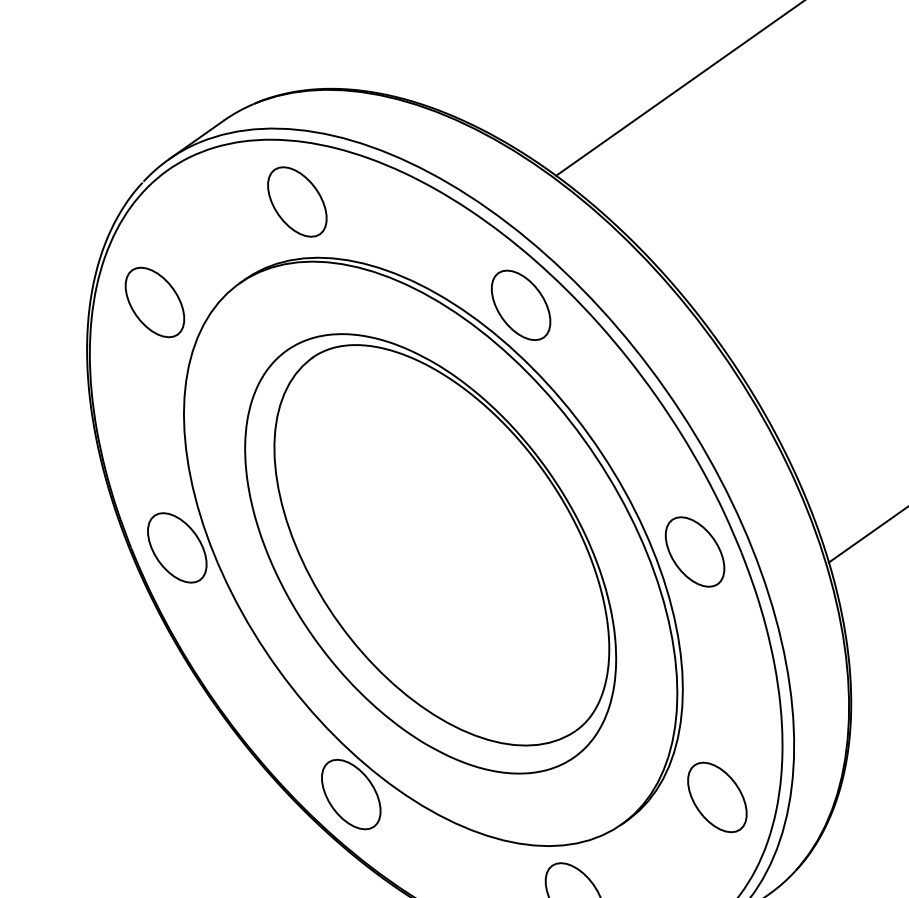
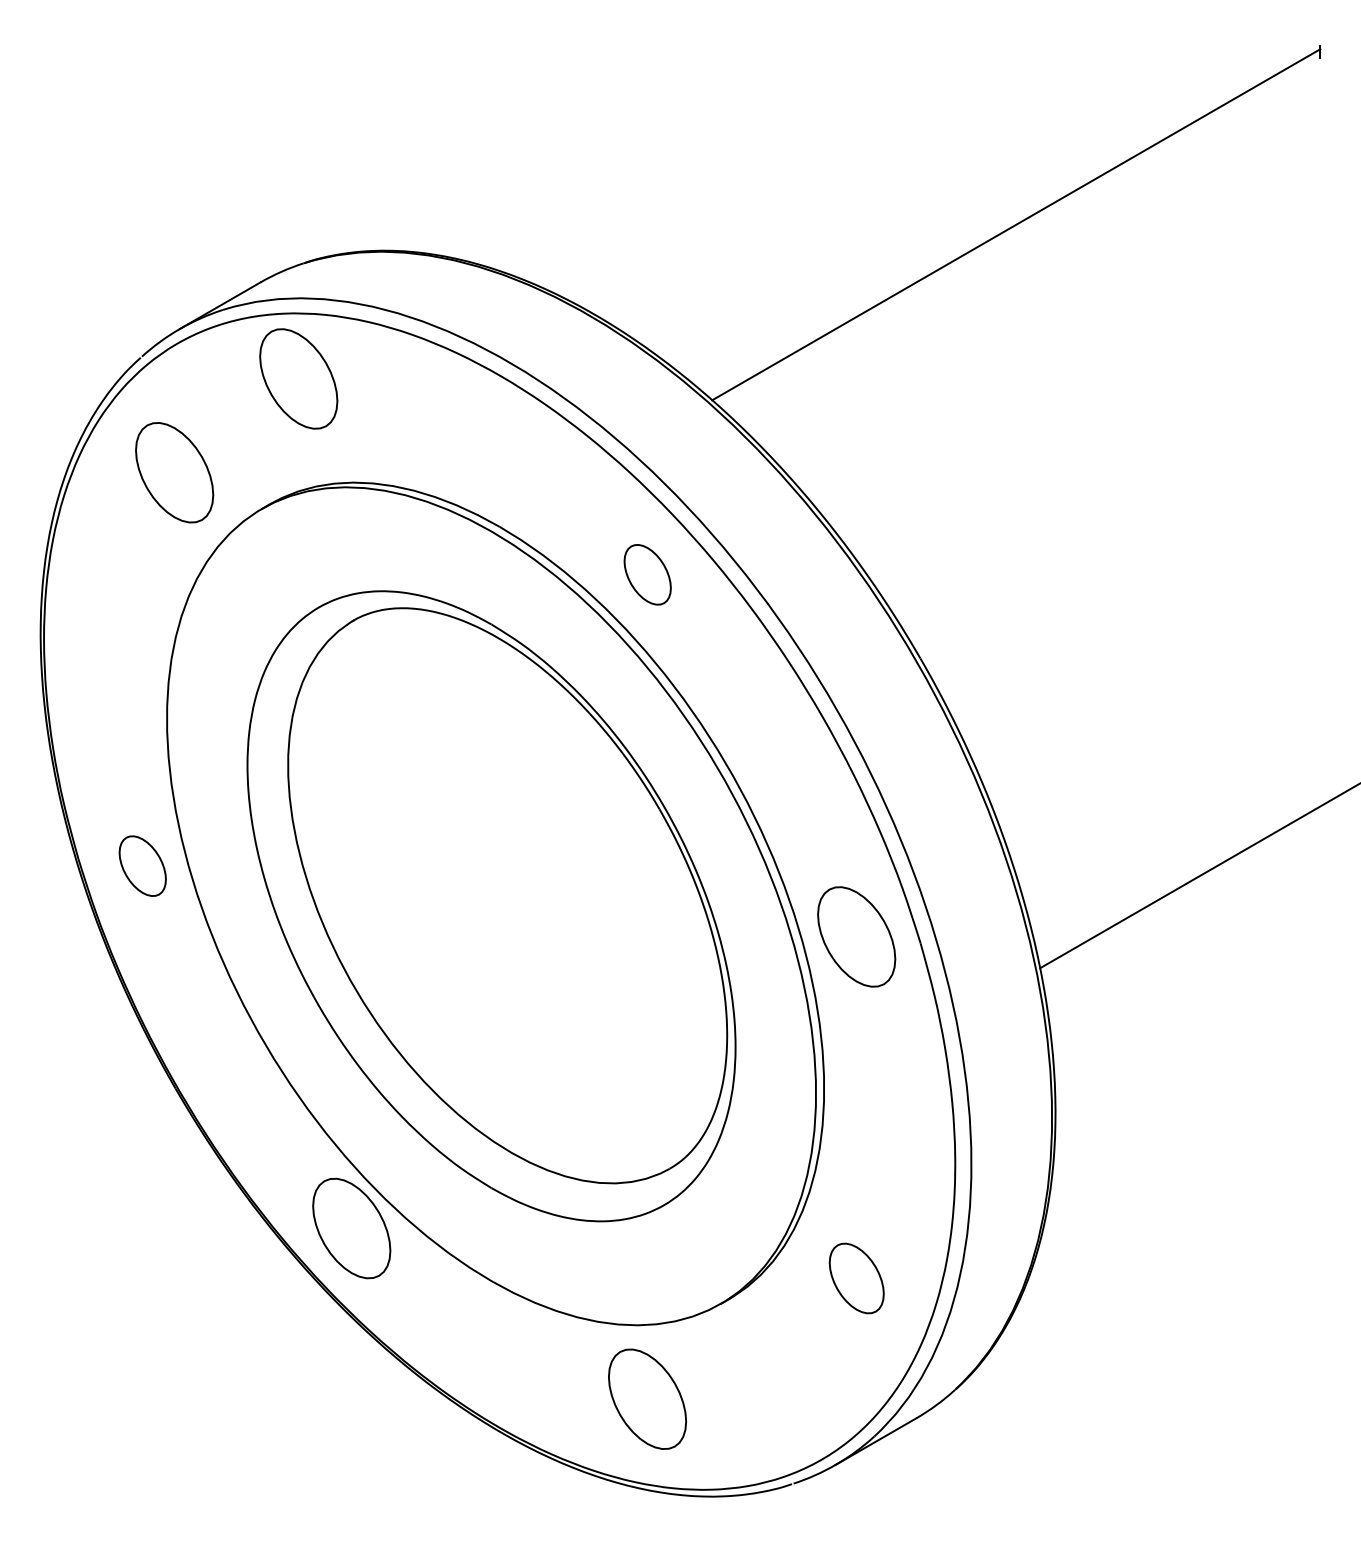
part: (297, 201) -> (298, 378), moved
part: (154, 302) -> (174, 472), moved
part: (521, 305) -> (647, 574), size x0.6
part: (177, 547) -> (142, 865), size x0.6
part: (717, 797) -> (856, 1278), size x0.7

